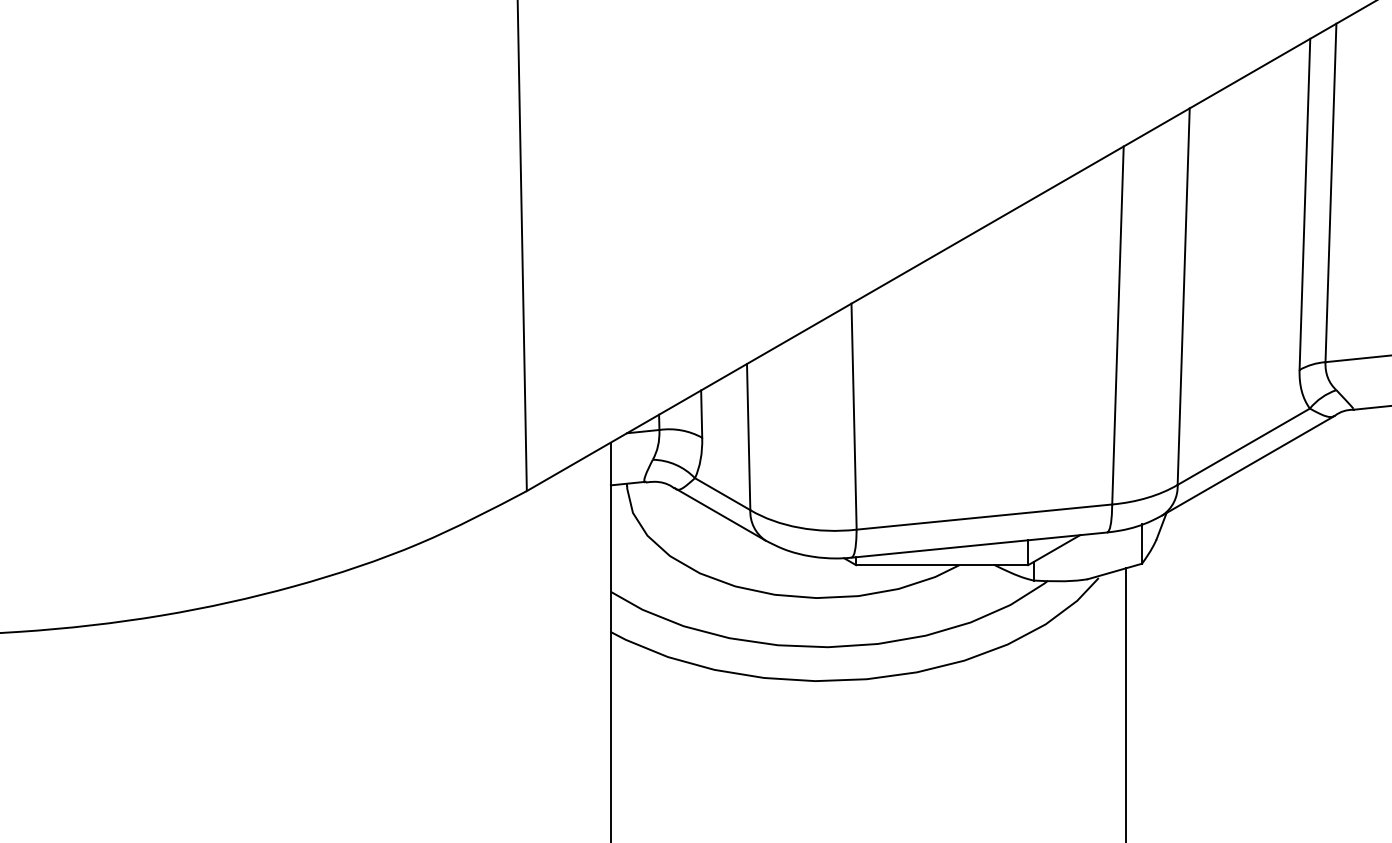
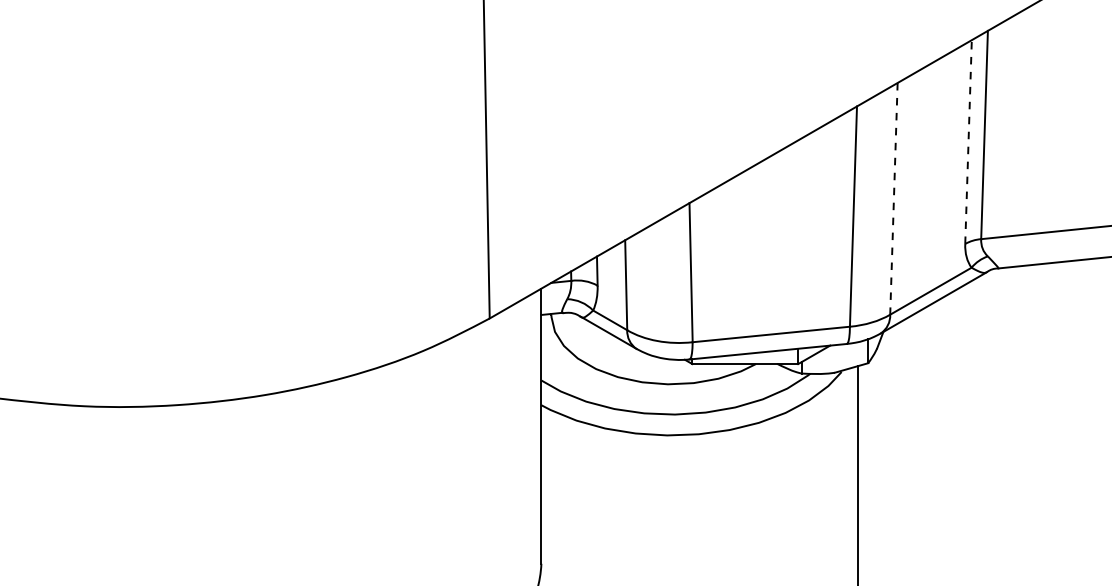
line: (1304, 205) -> (968, 142), solid -> dashed
line: (1182, 296) -> (893, 198), solid -> dashed

